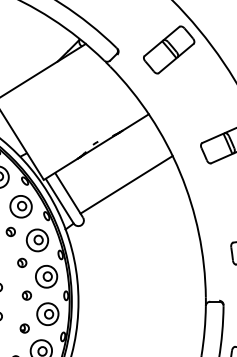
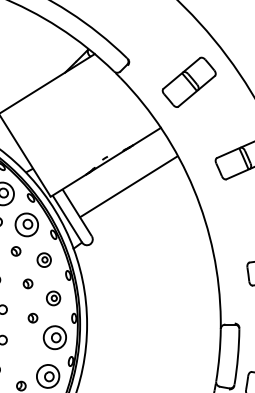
part: (168, 49) -> (188, 81), moved
line: (126, 184) -> (128, 186), moved
part: (37, 239) -> (44, 259), size x0.6
part: (46, 276) -> (53, 298), size x0.6
part: (24, 328) -> (30, 352), removed

